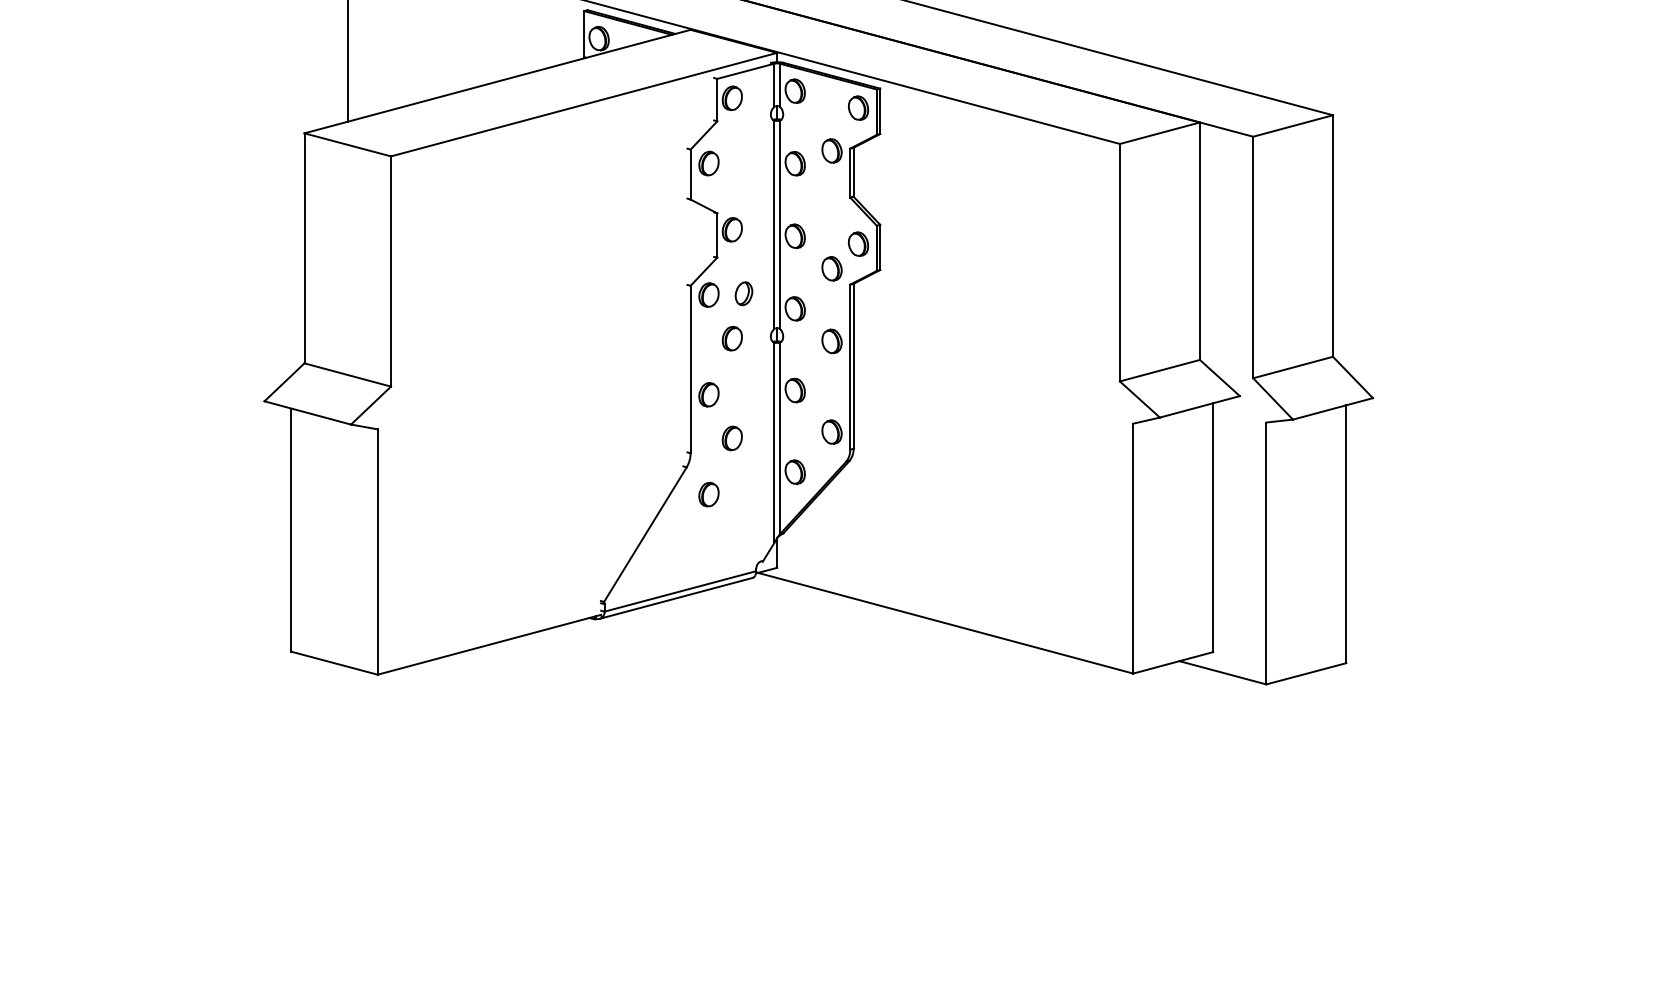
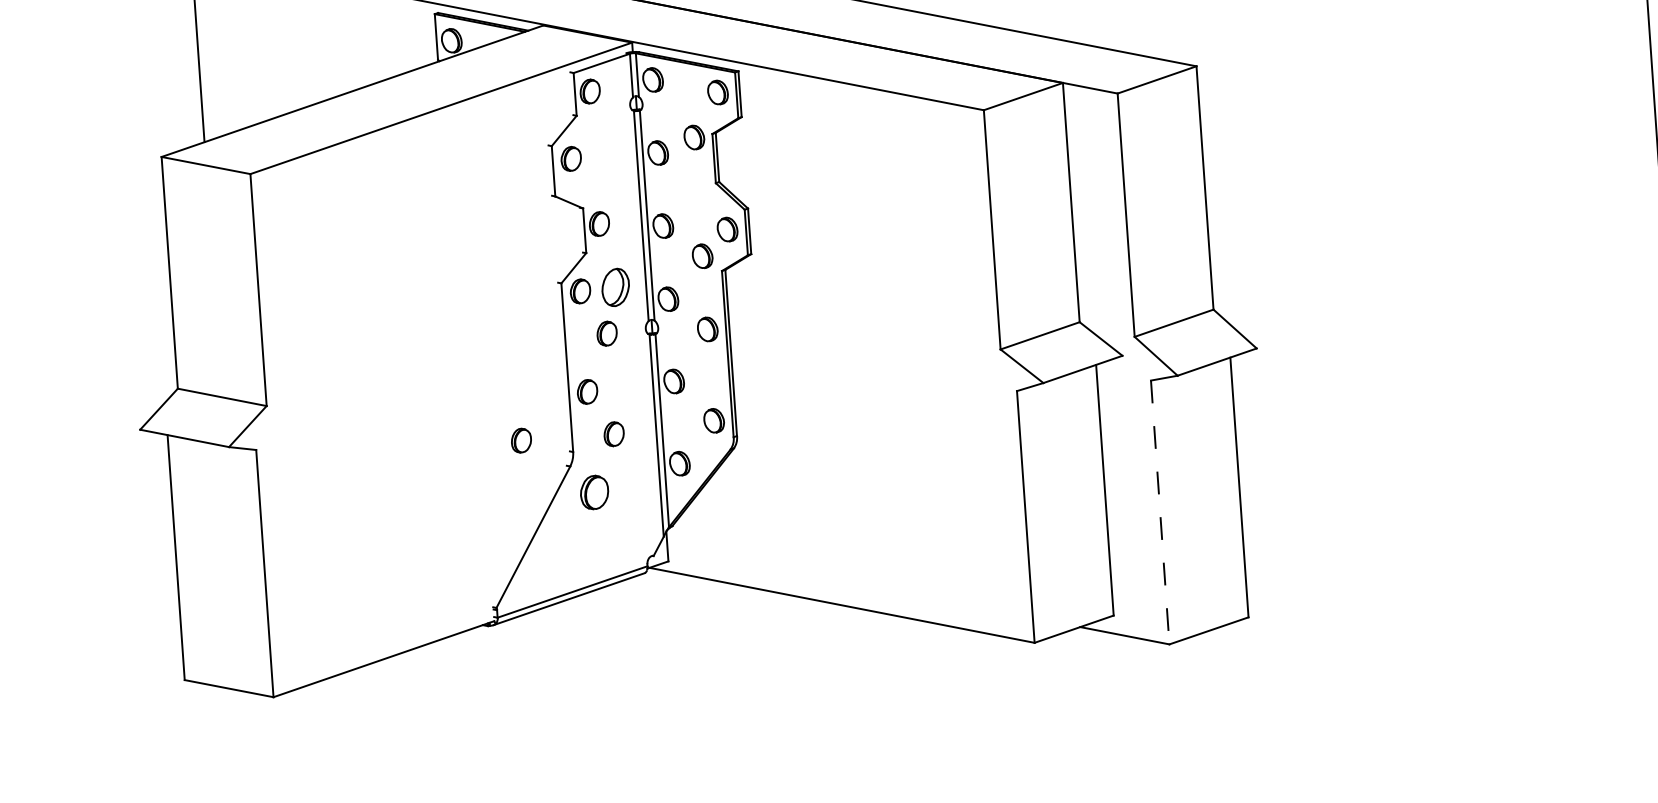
part: (743, 293) -> (615, 287), size x1.6
part: (639, 438) -> (520, 440), added
part: (708, 494) -> (594, 492), size x1.4
line: (1266, 553) -> (1160, 512), solid -> dashed

